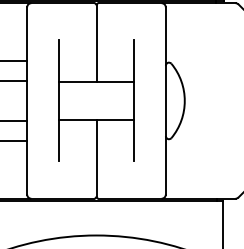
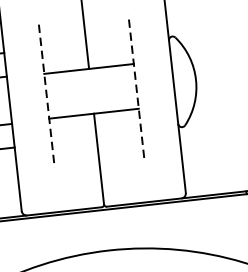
line: (58, 100) -> (46, 95), solid -> dashed
line: (134, 100) -> (136, 85), solid -> dashed

